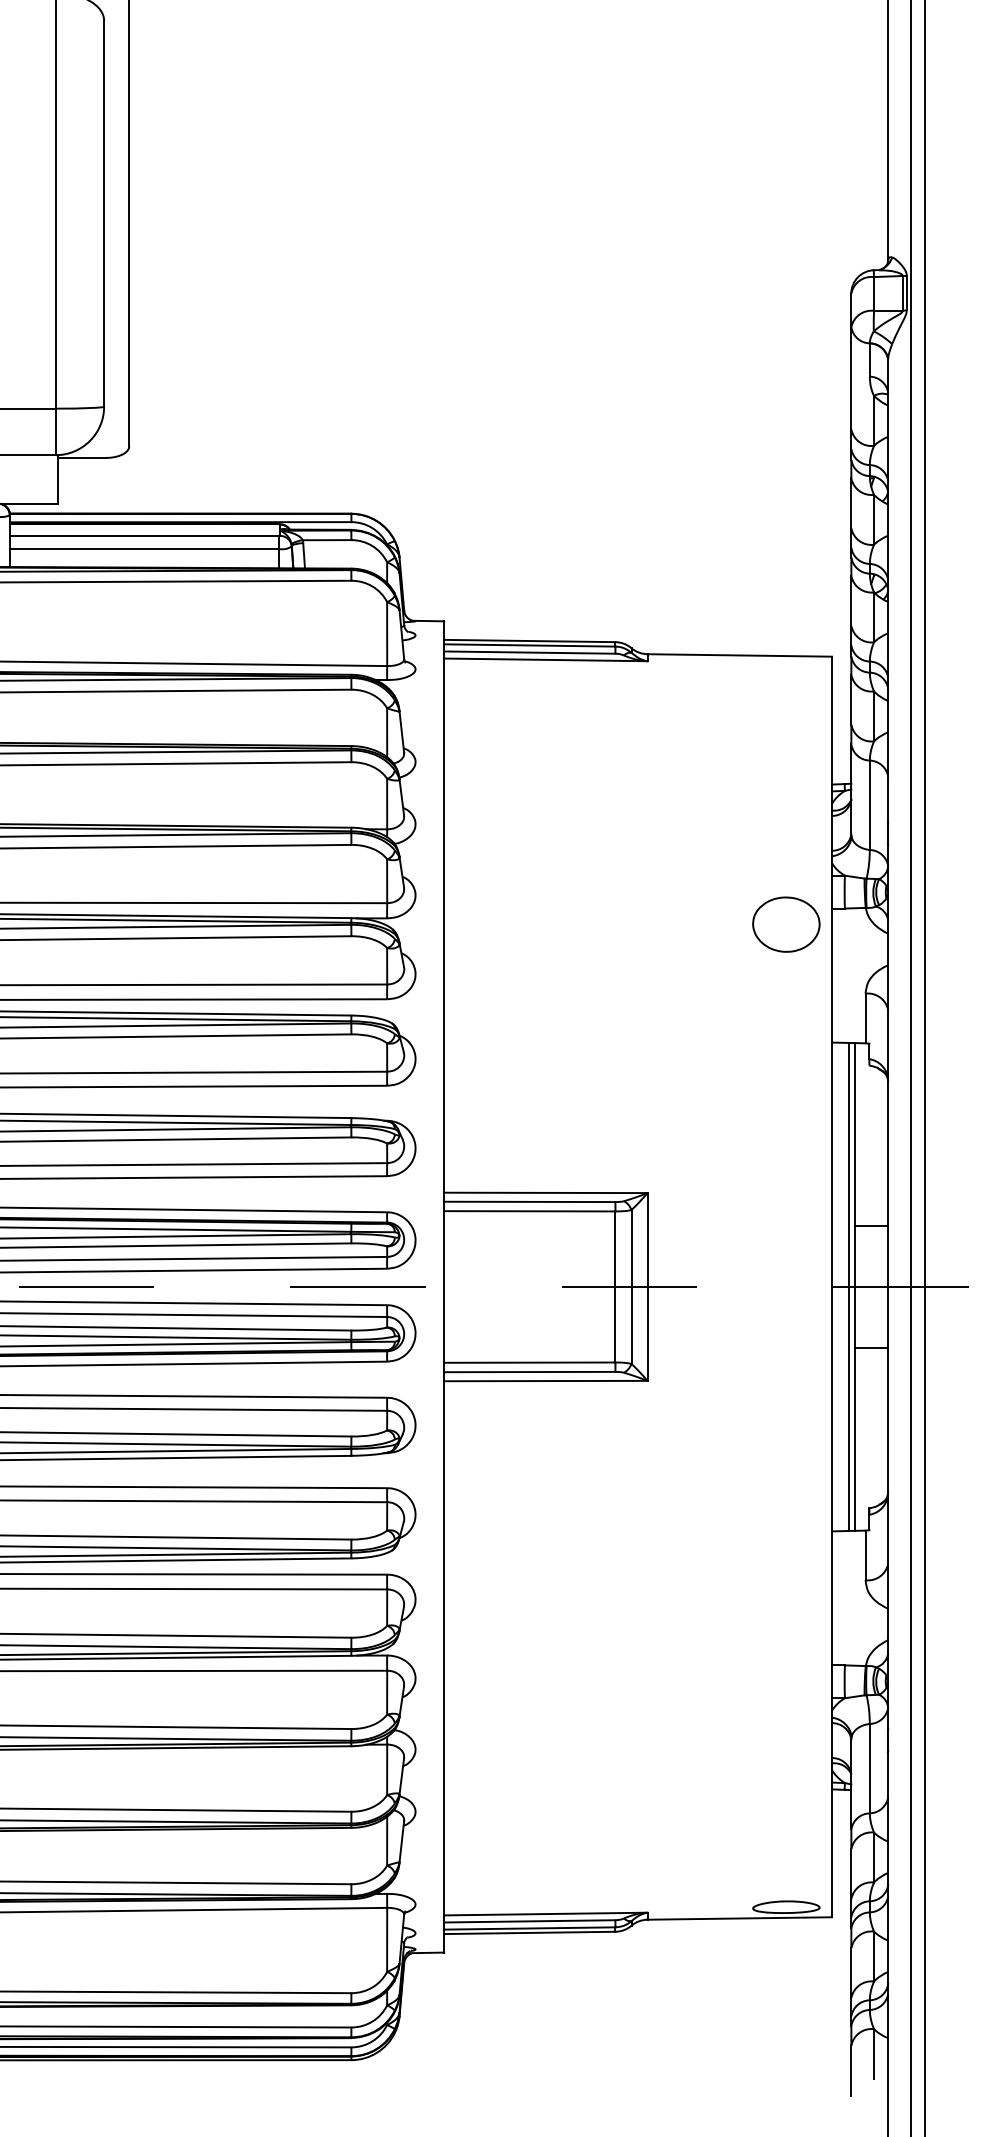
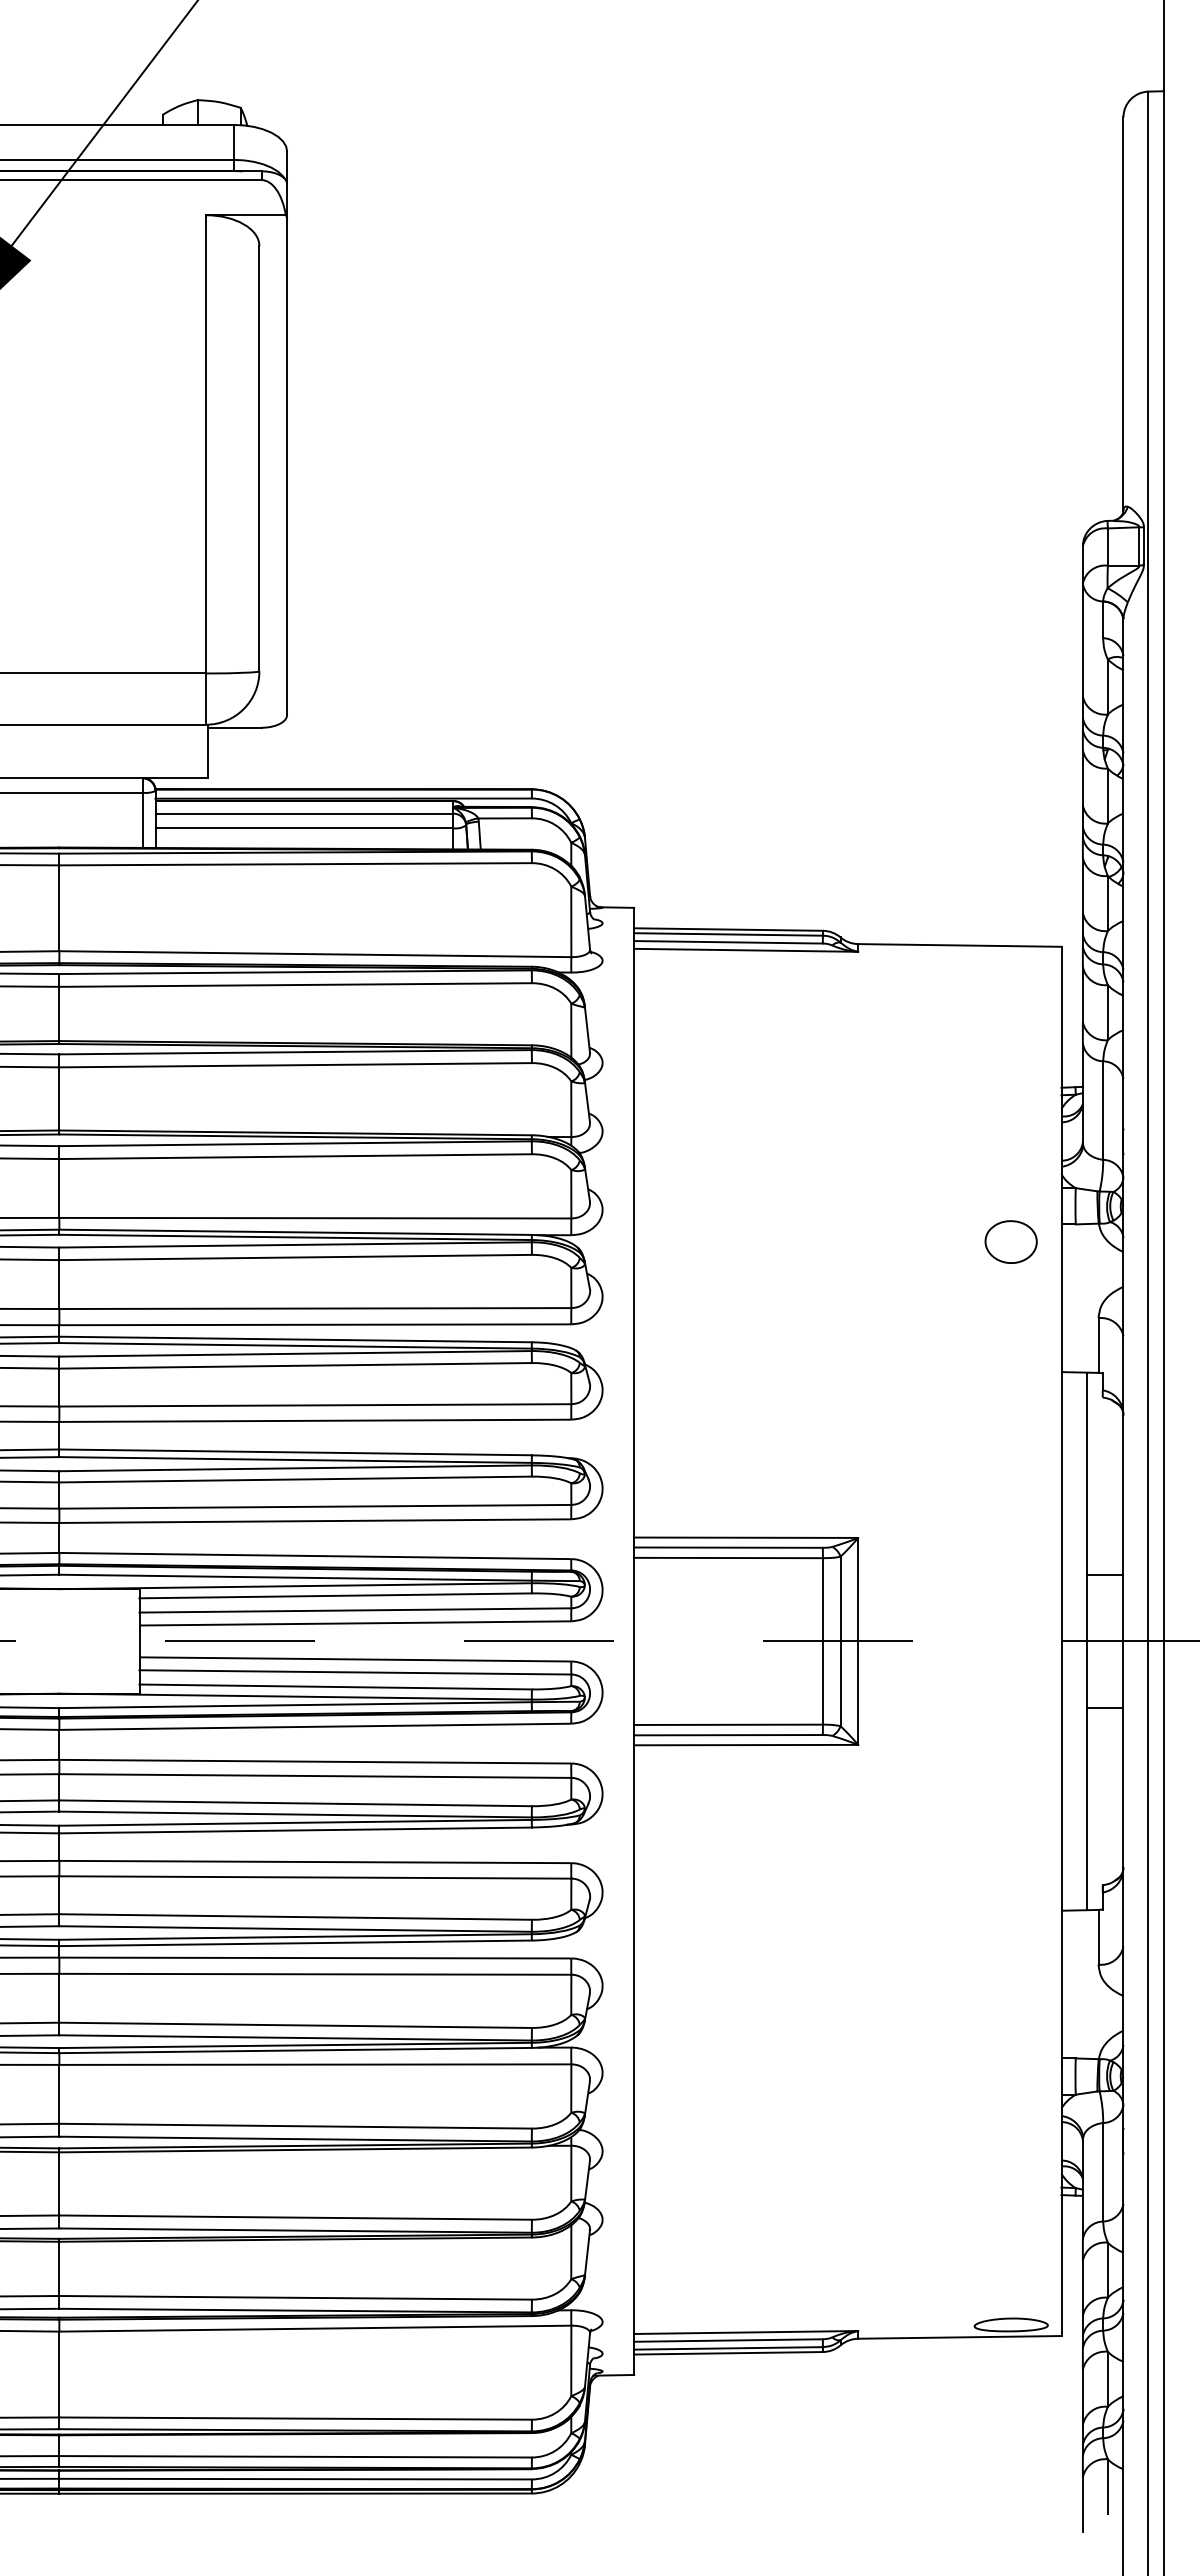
part: (785, 924) -> (1010, 1241), size x0.7
line: (849, 1287) -> (1080, 1641), removed

